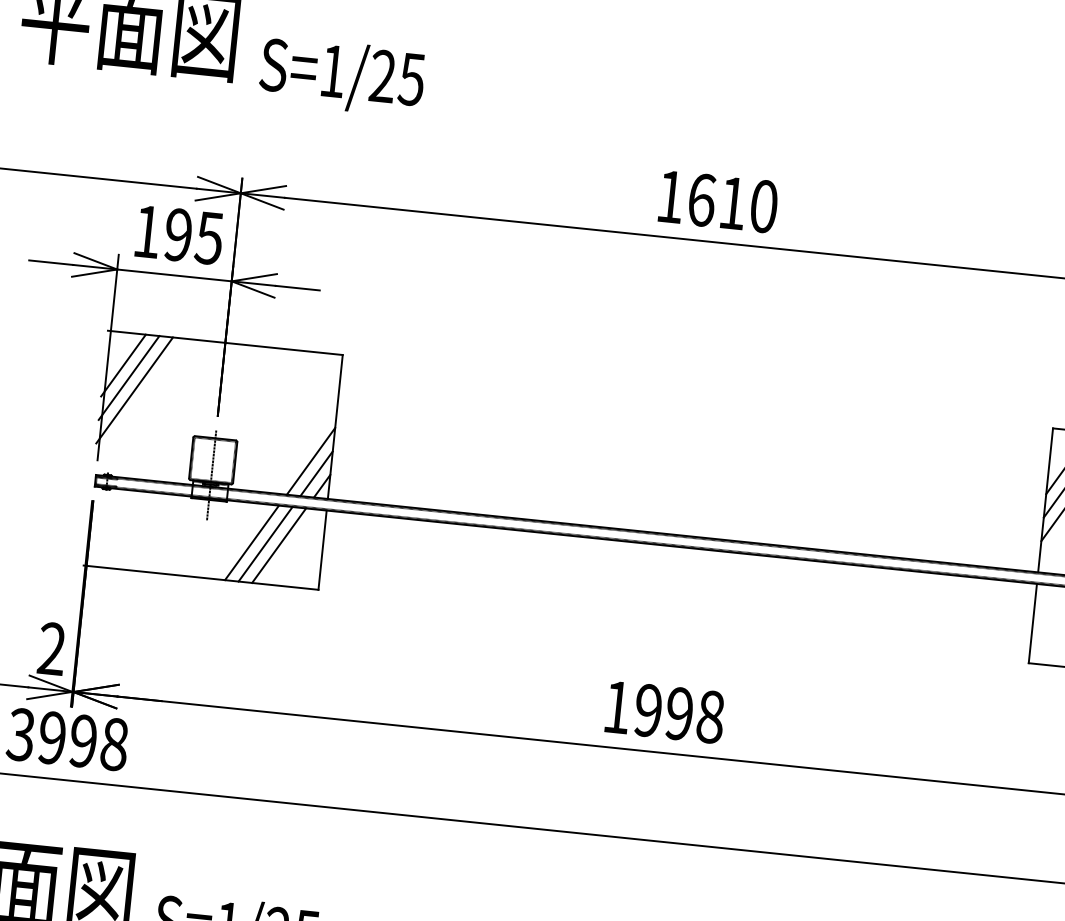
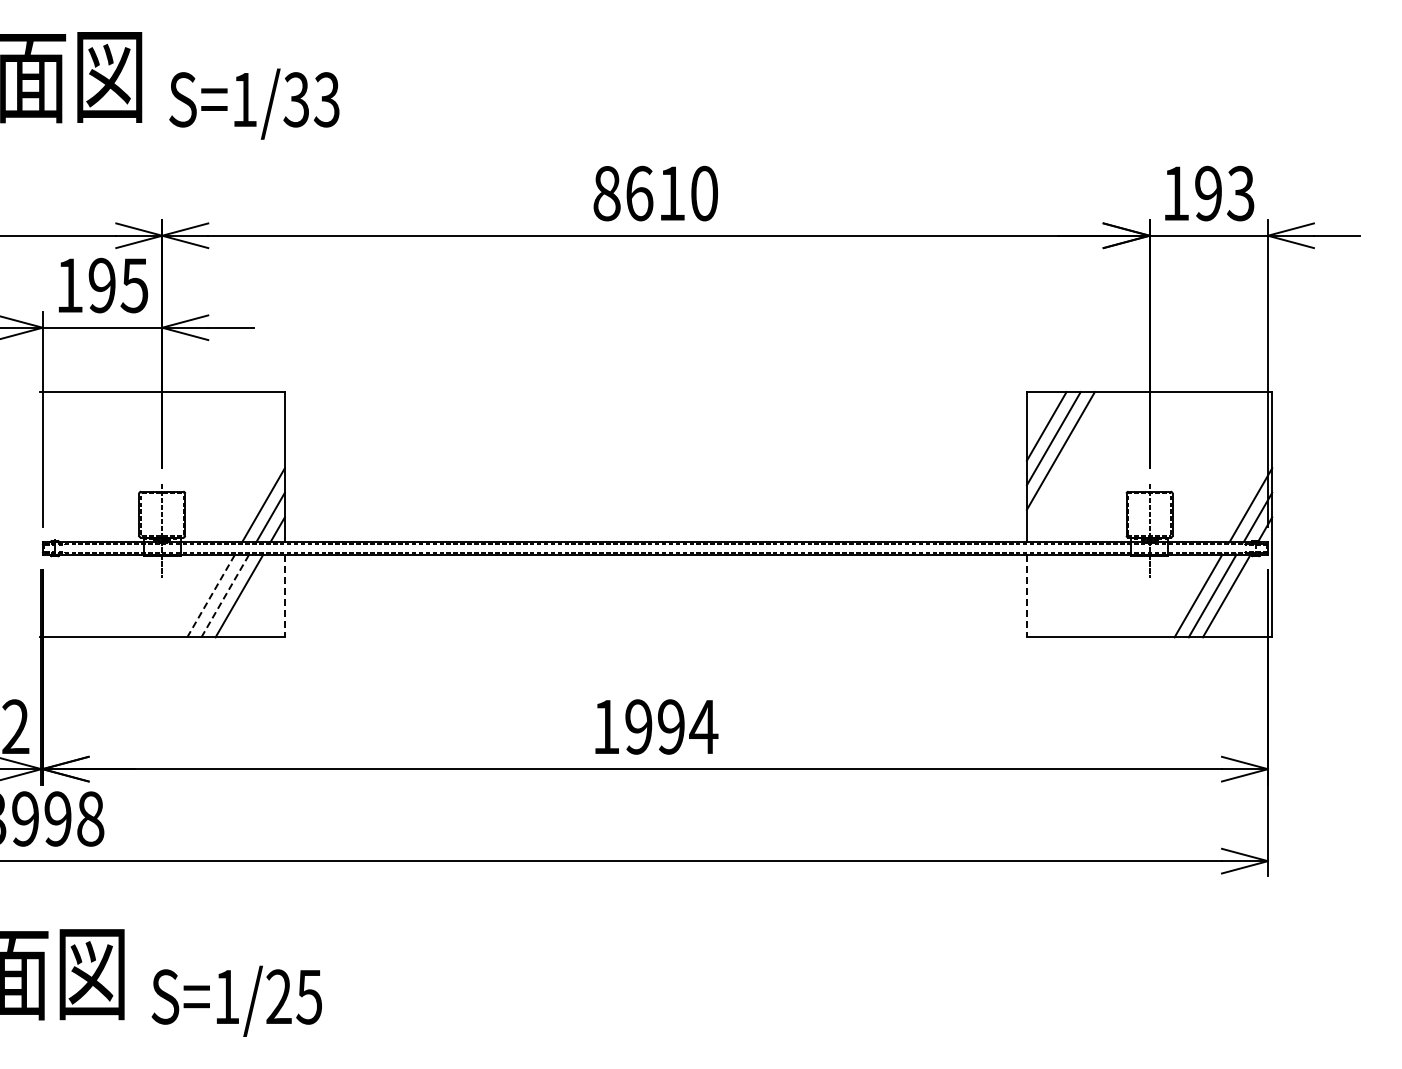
text: (397, 77) -> (311, 99), S=1/25 -> S=1/33
text: (670, 196) -> (606, 193), 1610 -> 8610
line: (123, 365) -> (59, 426), removed
line: (129, 377) -> (66, 438), removed
line: (134, 390) -> (73, 450), removed
line: (252, 542) -> (211, 595), solid -> dashed
line: (265, 543) -> (225, 595), solid -> dashed
line: (322, 550) -> (284, 596), solid -> dashed
line: (1032, 624) -> (1026, 596), solid -> dashed
text: (710, 716) -> (703, 726), 1998 -> 1994

